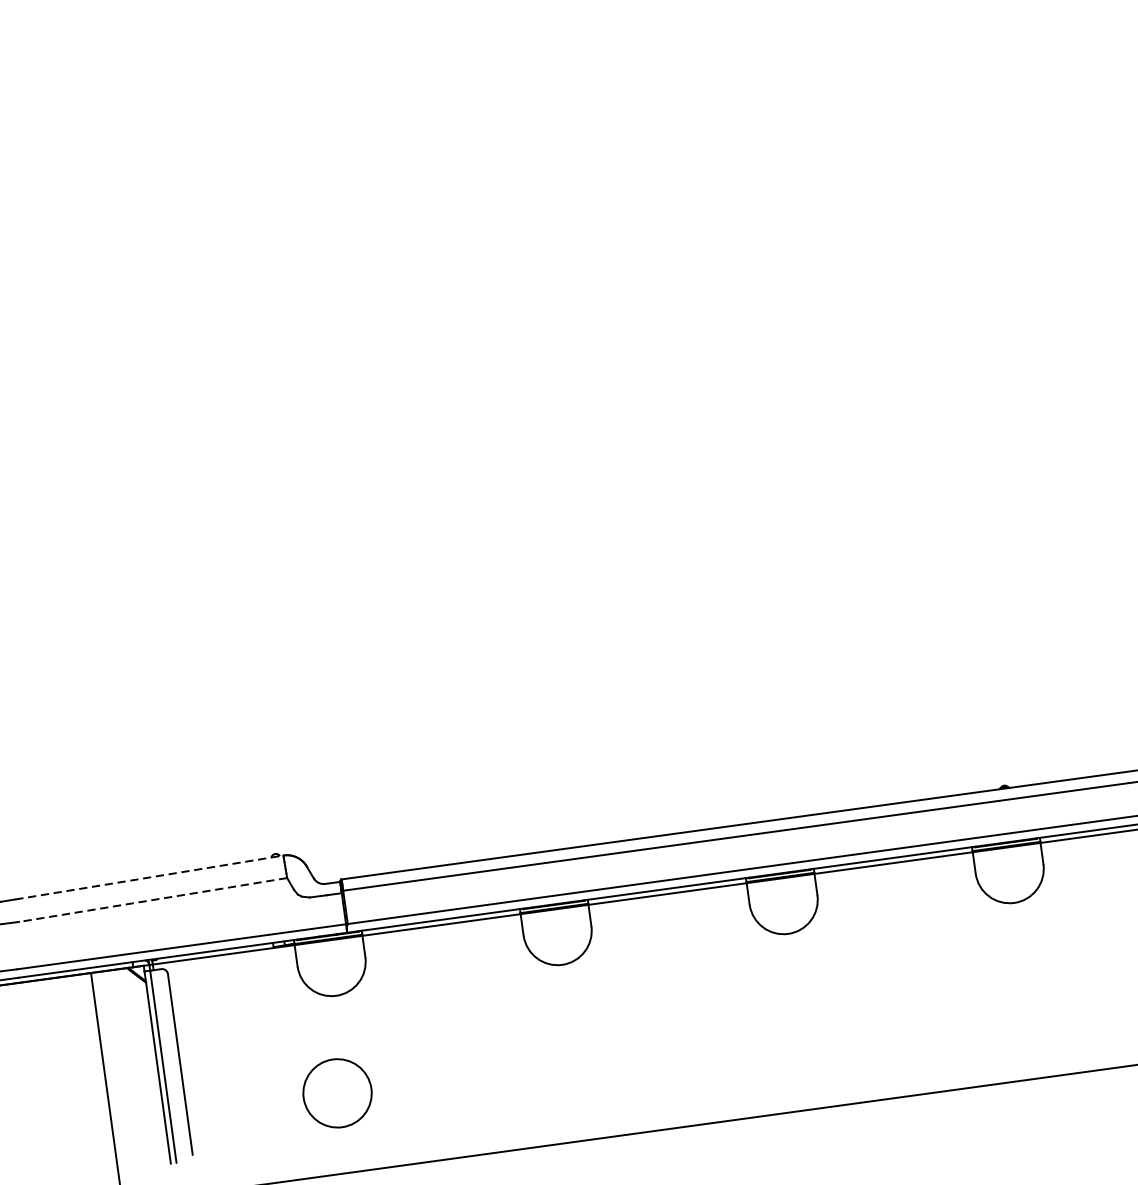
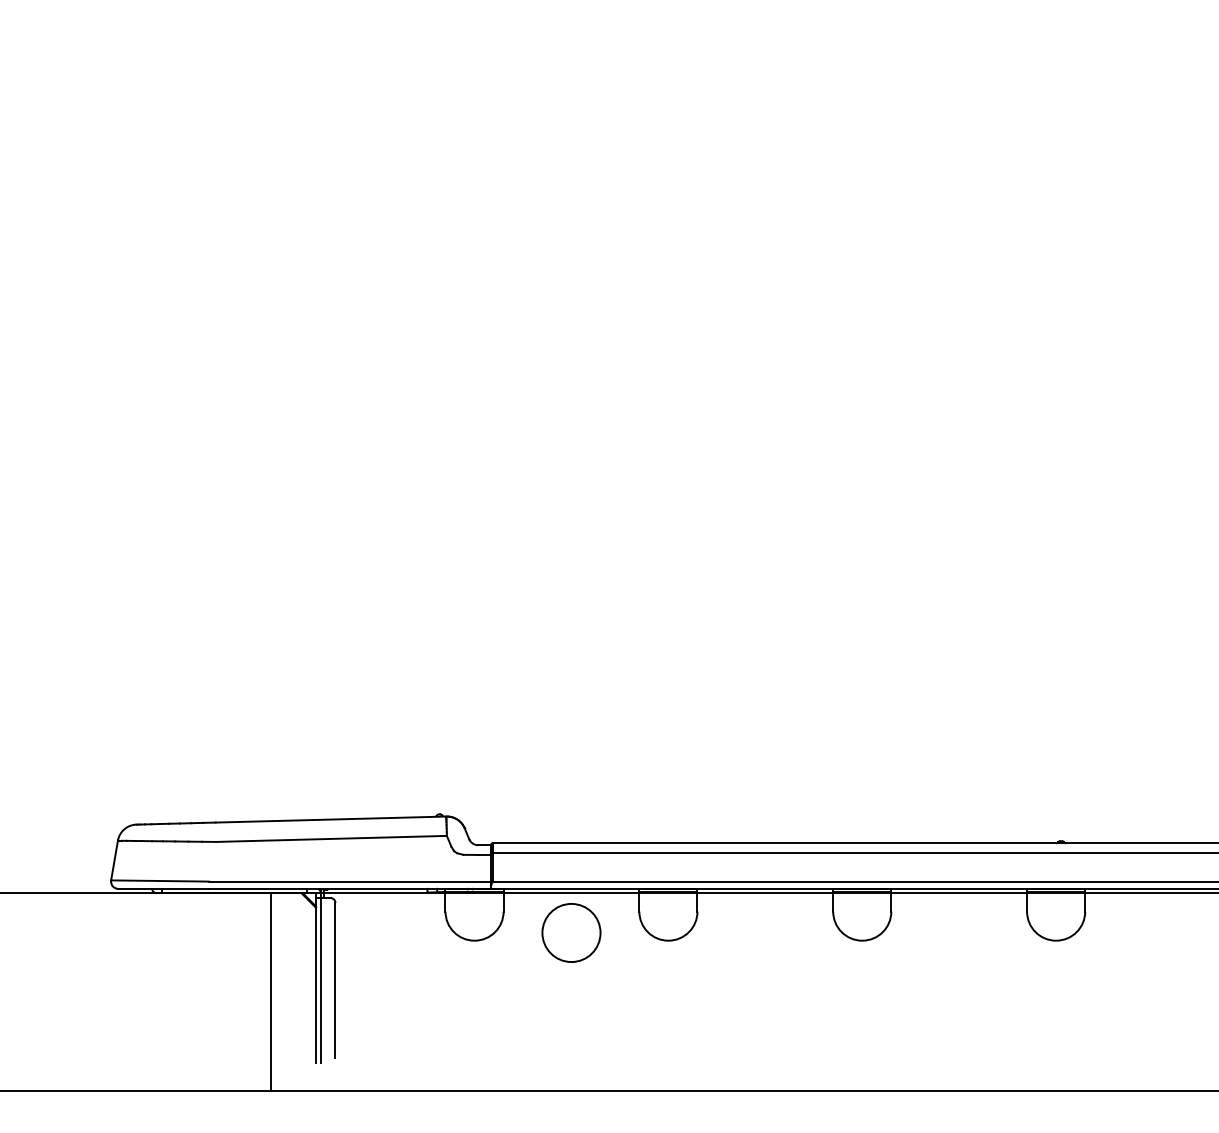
line: (150, 877) -> (331, 819), dashed -> solid
line: (151, 899) -> (330, 838), dashed -> solid
circle: (337, 1092) -> (571, 932), moved

